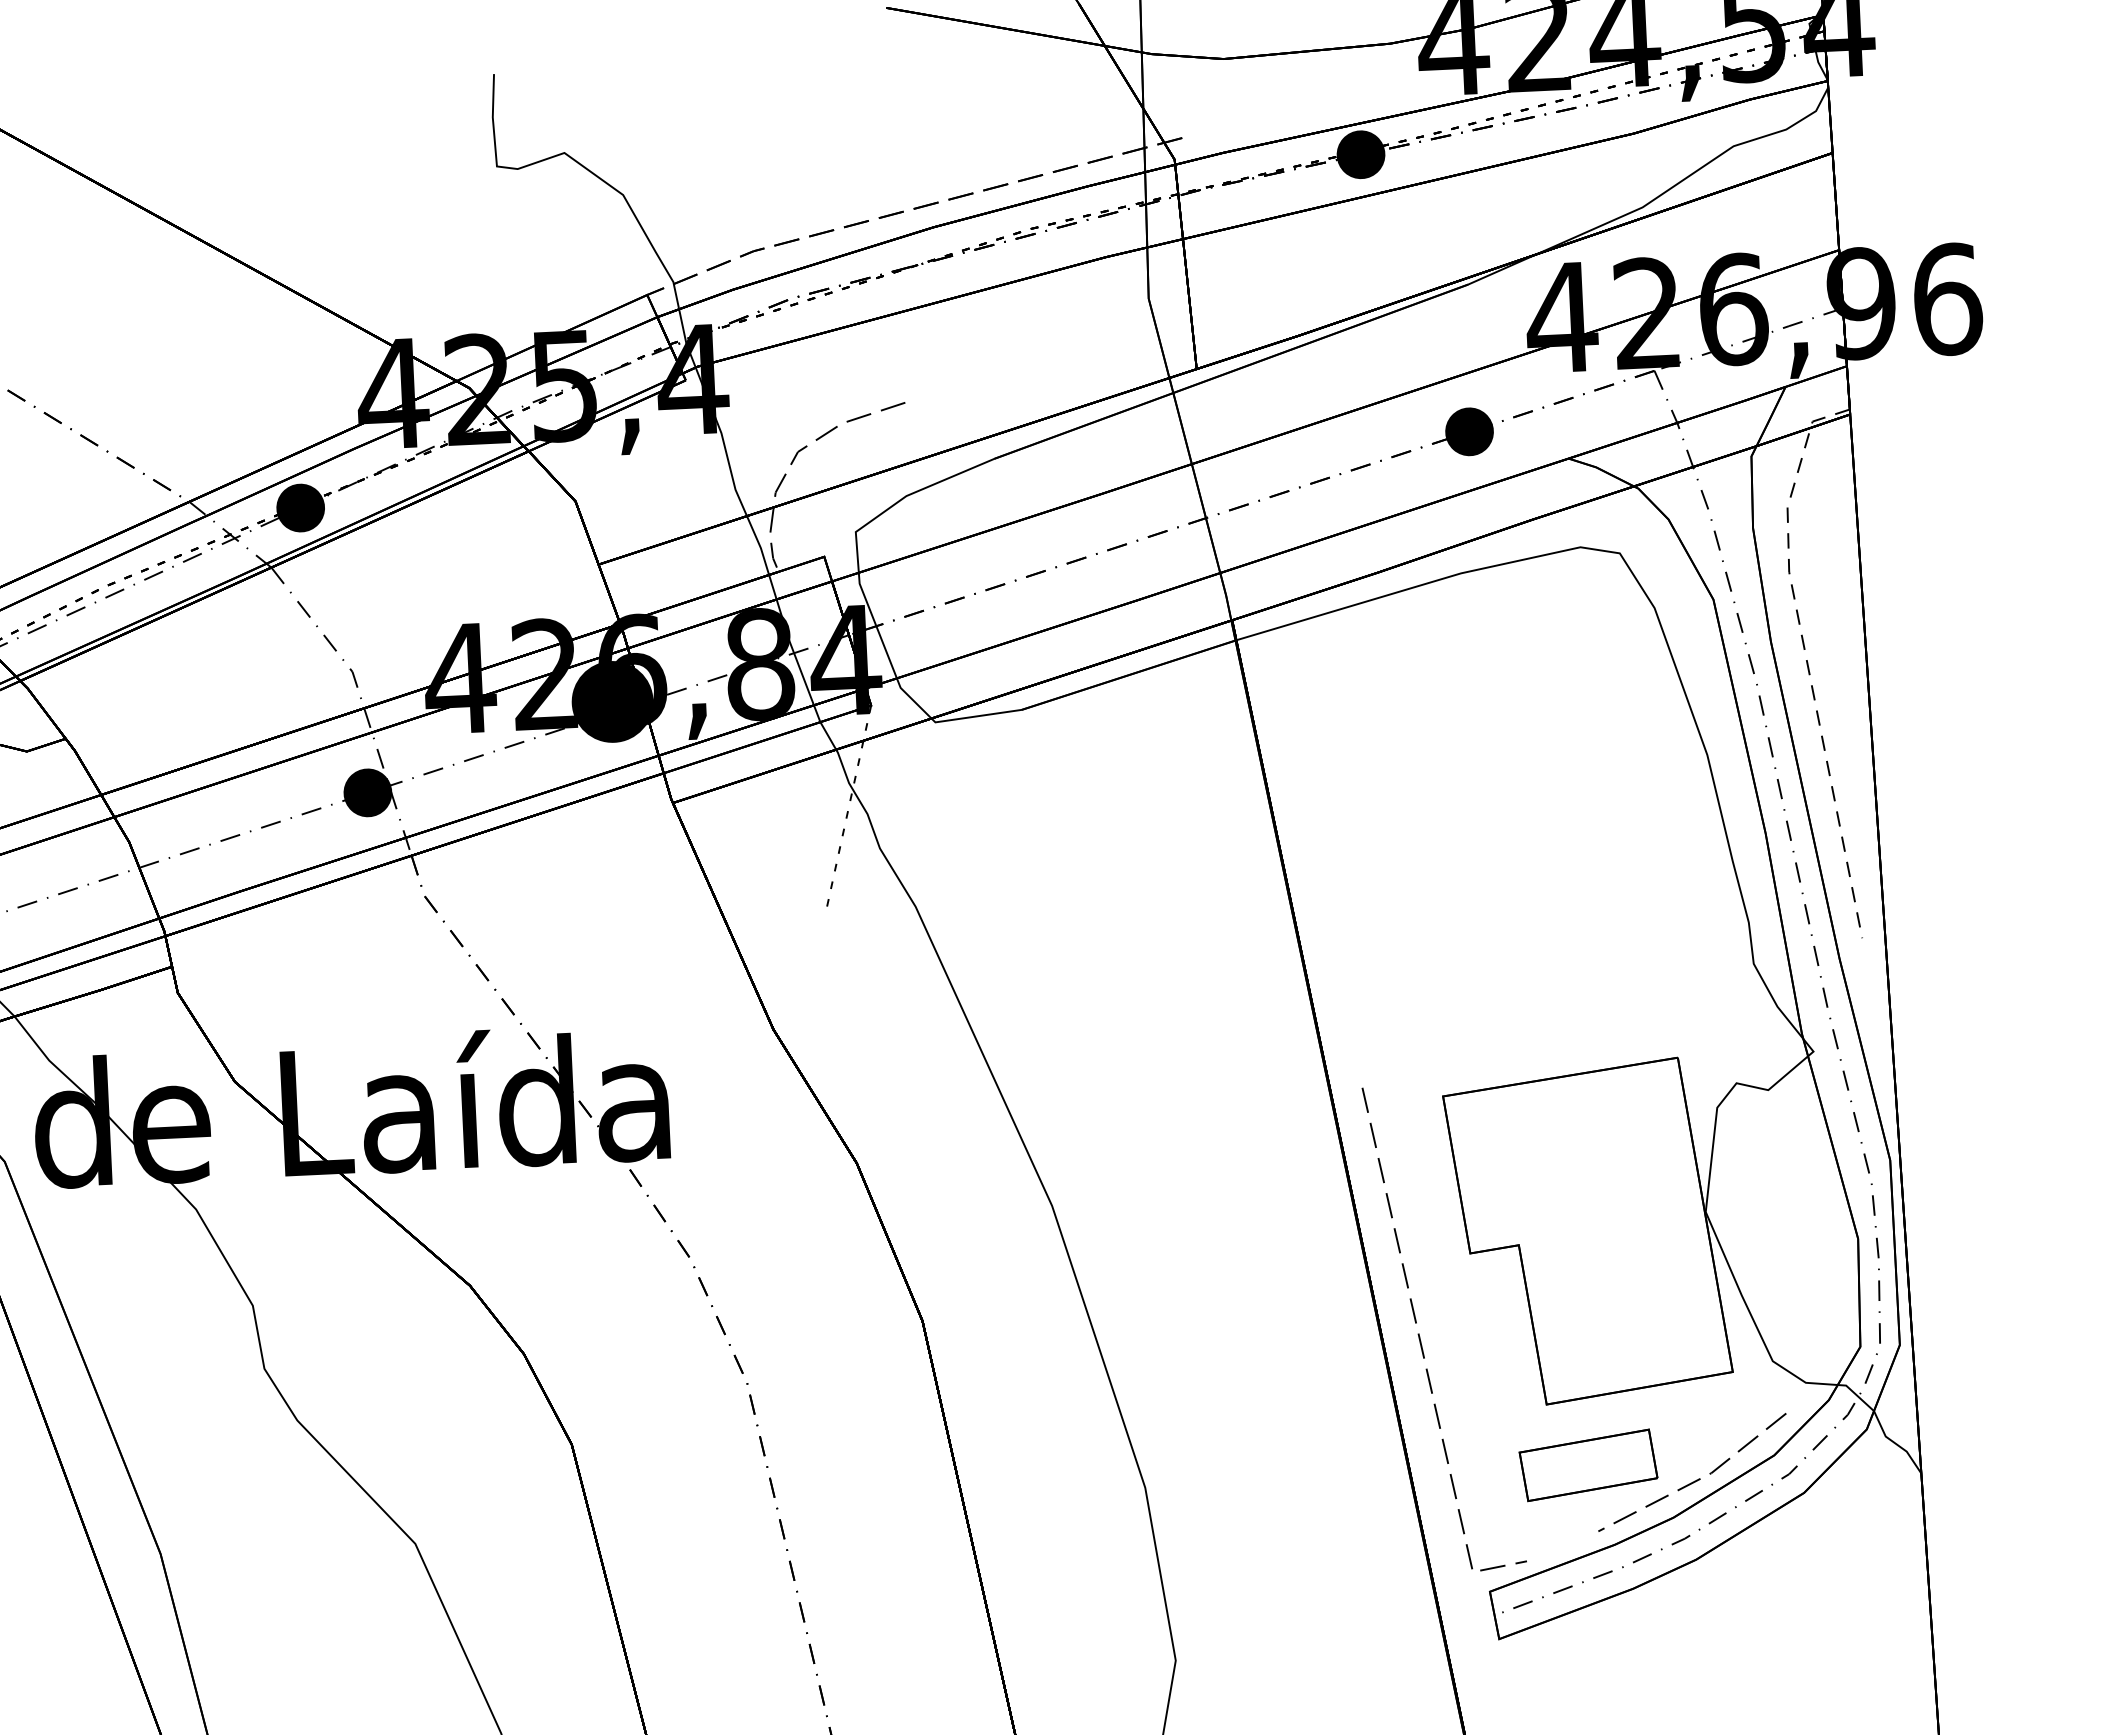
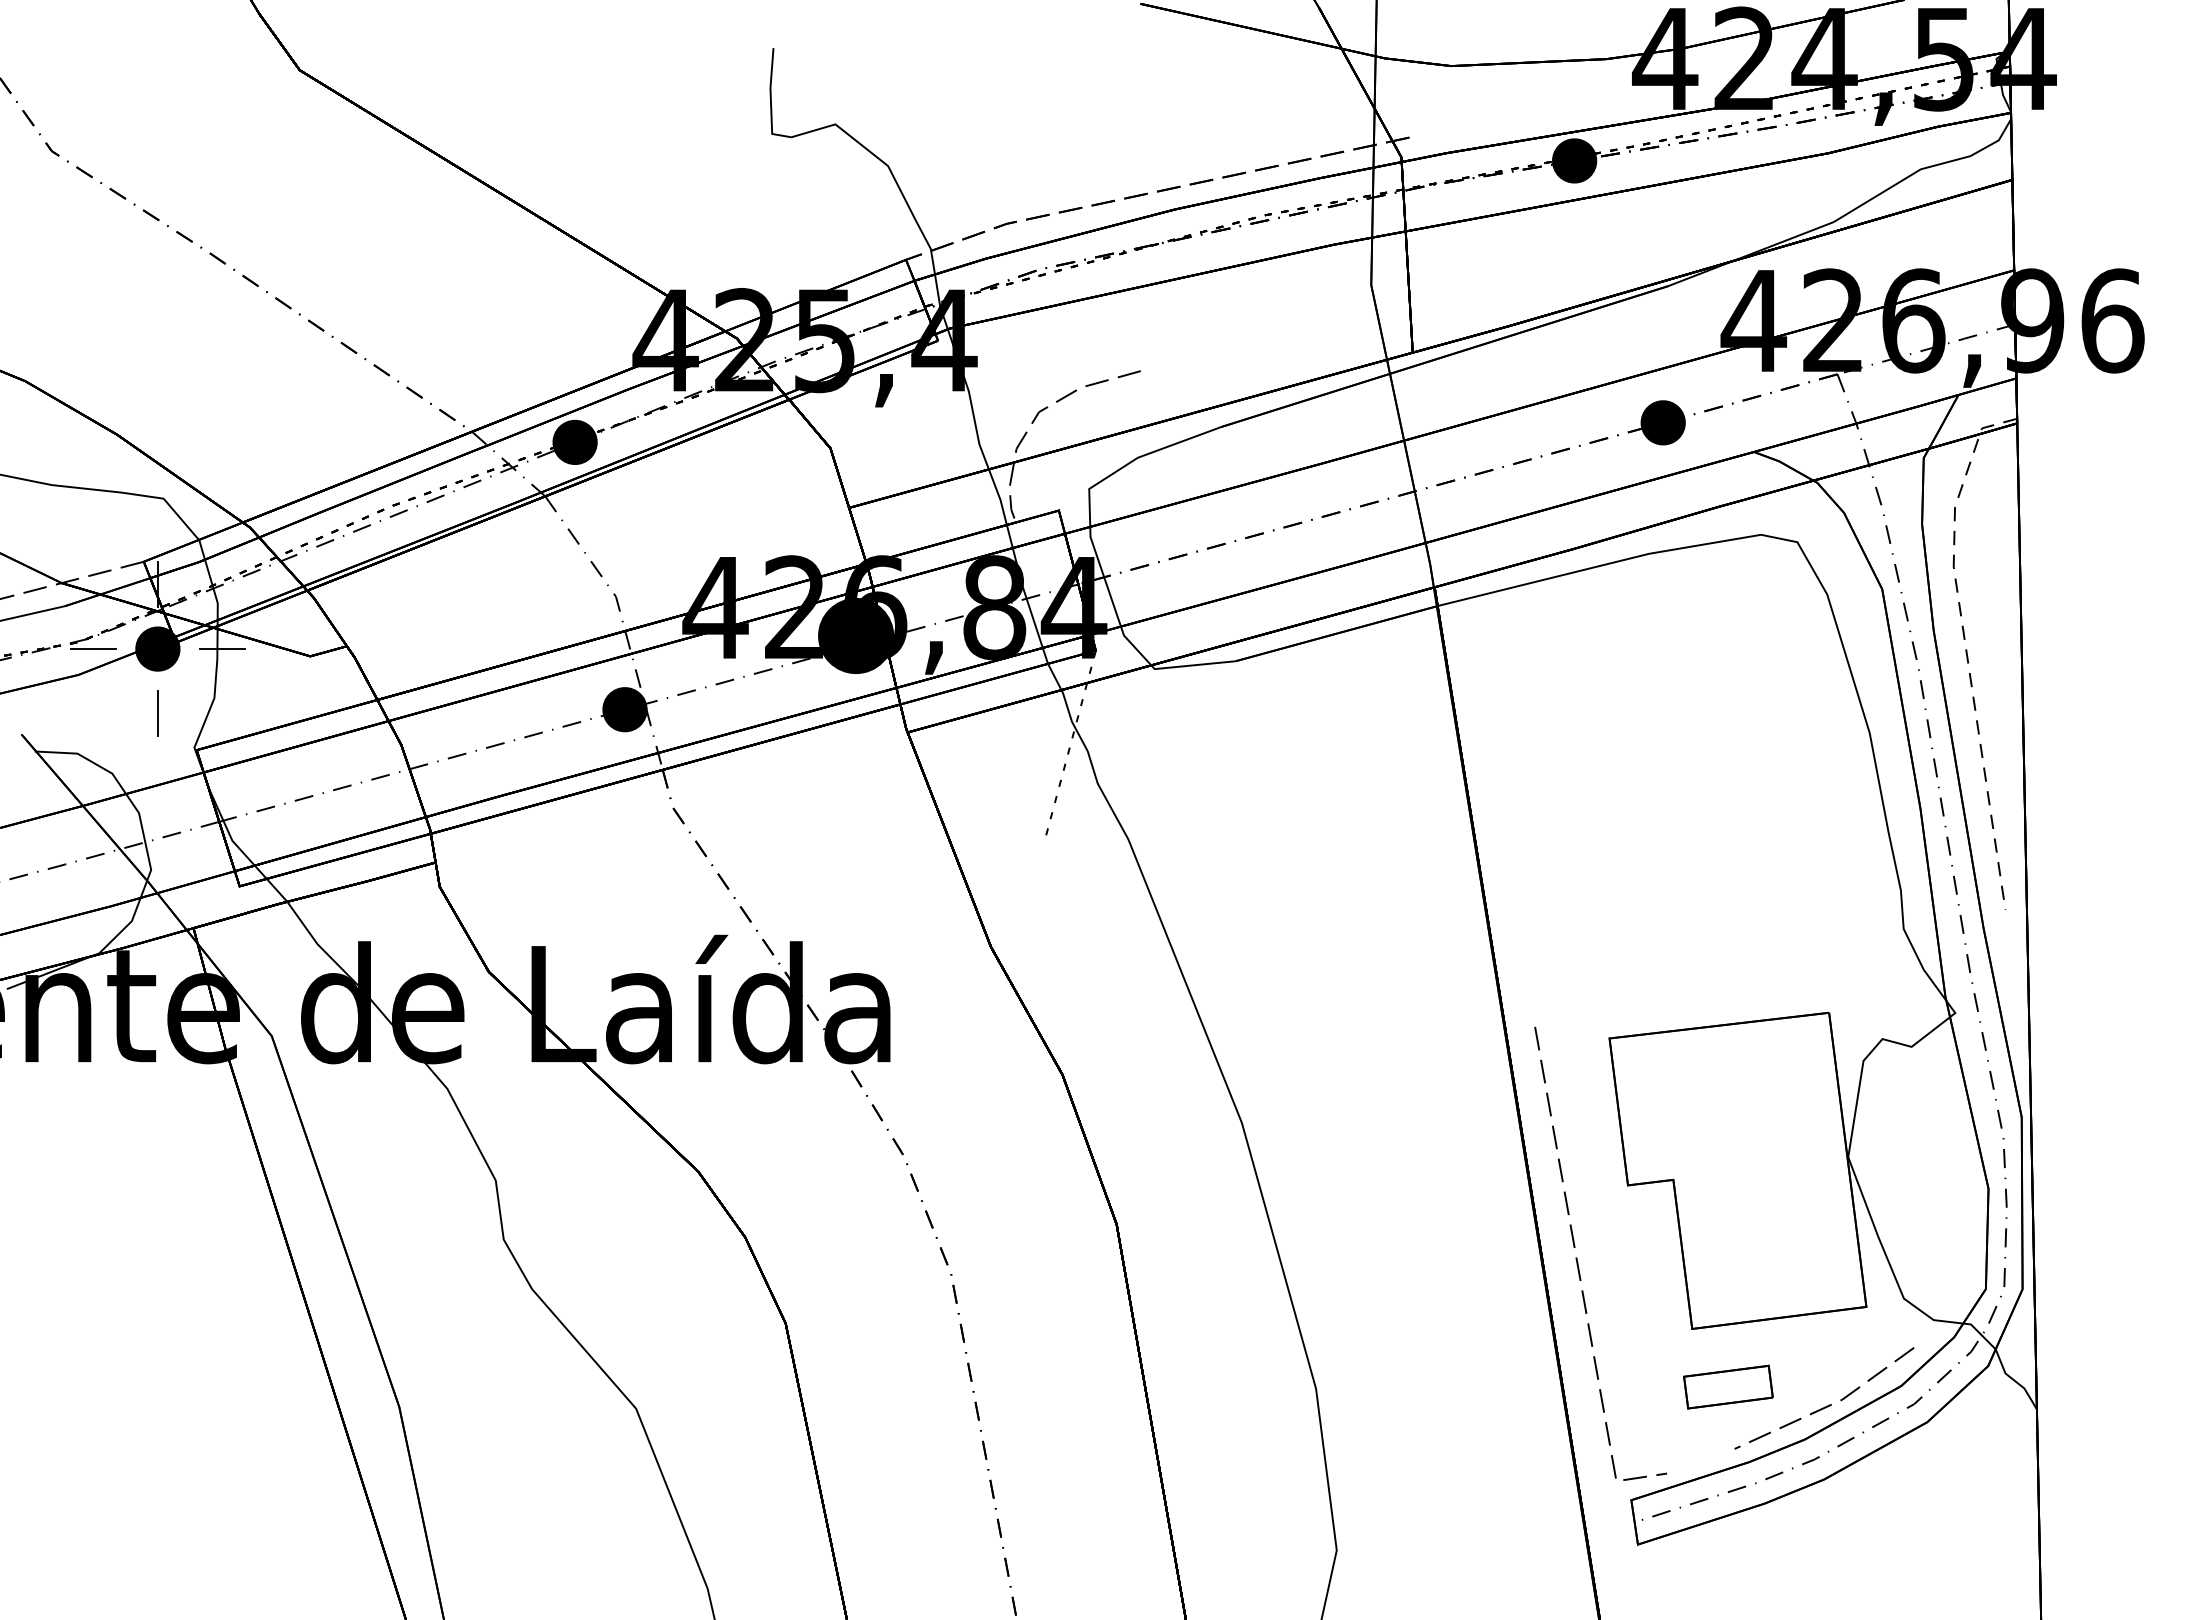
part: (1588, 1464) -> (1728, 1386), size x0.7

